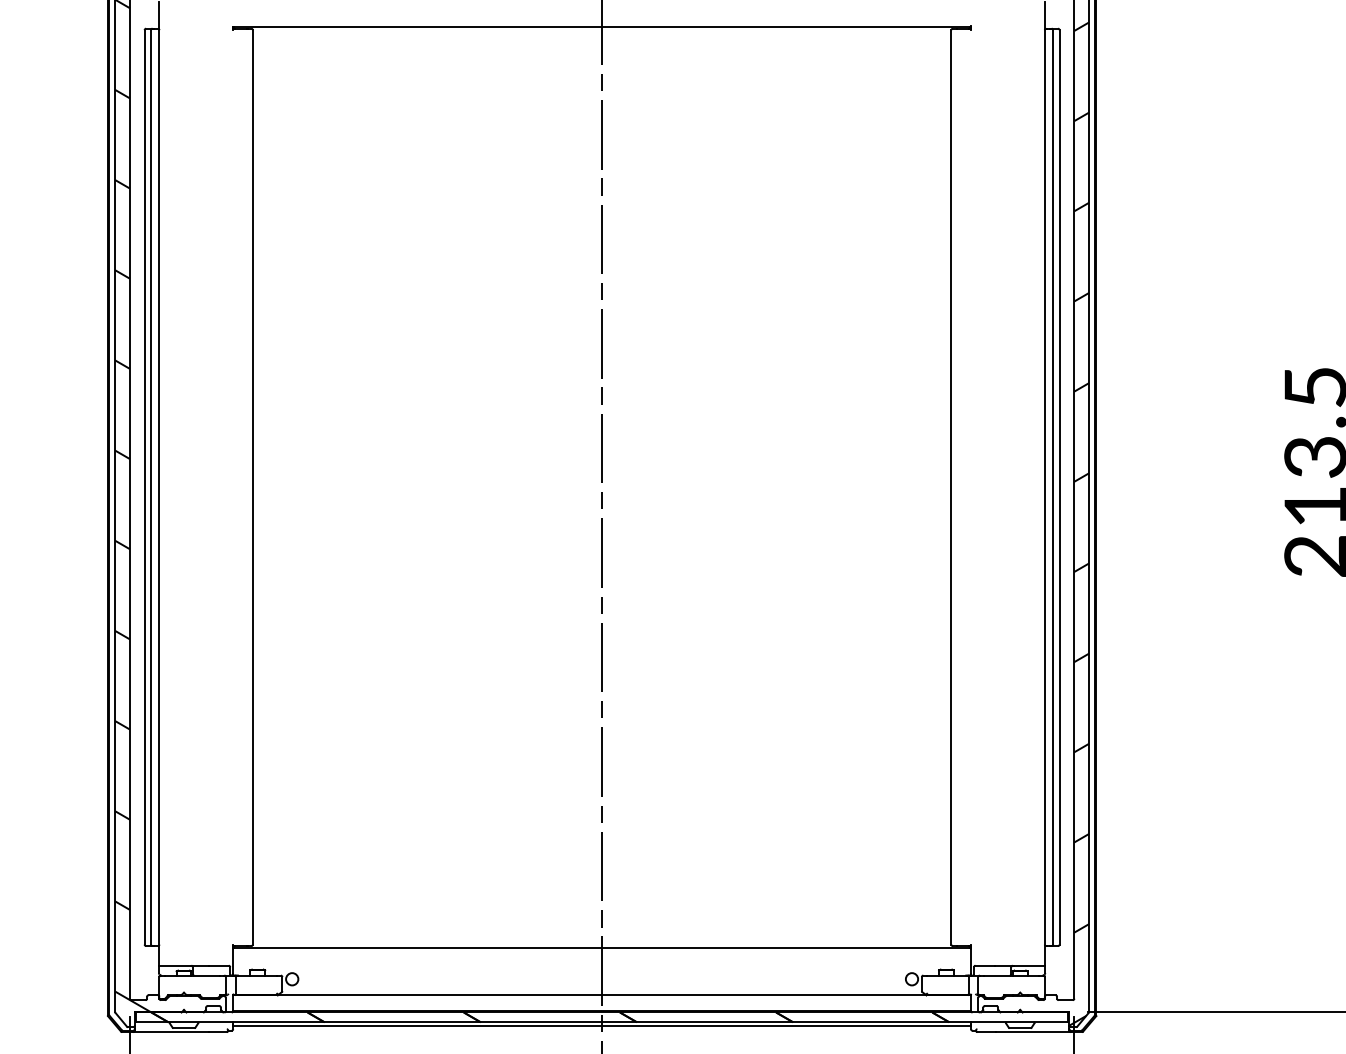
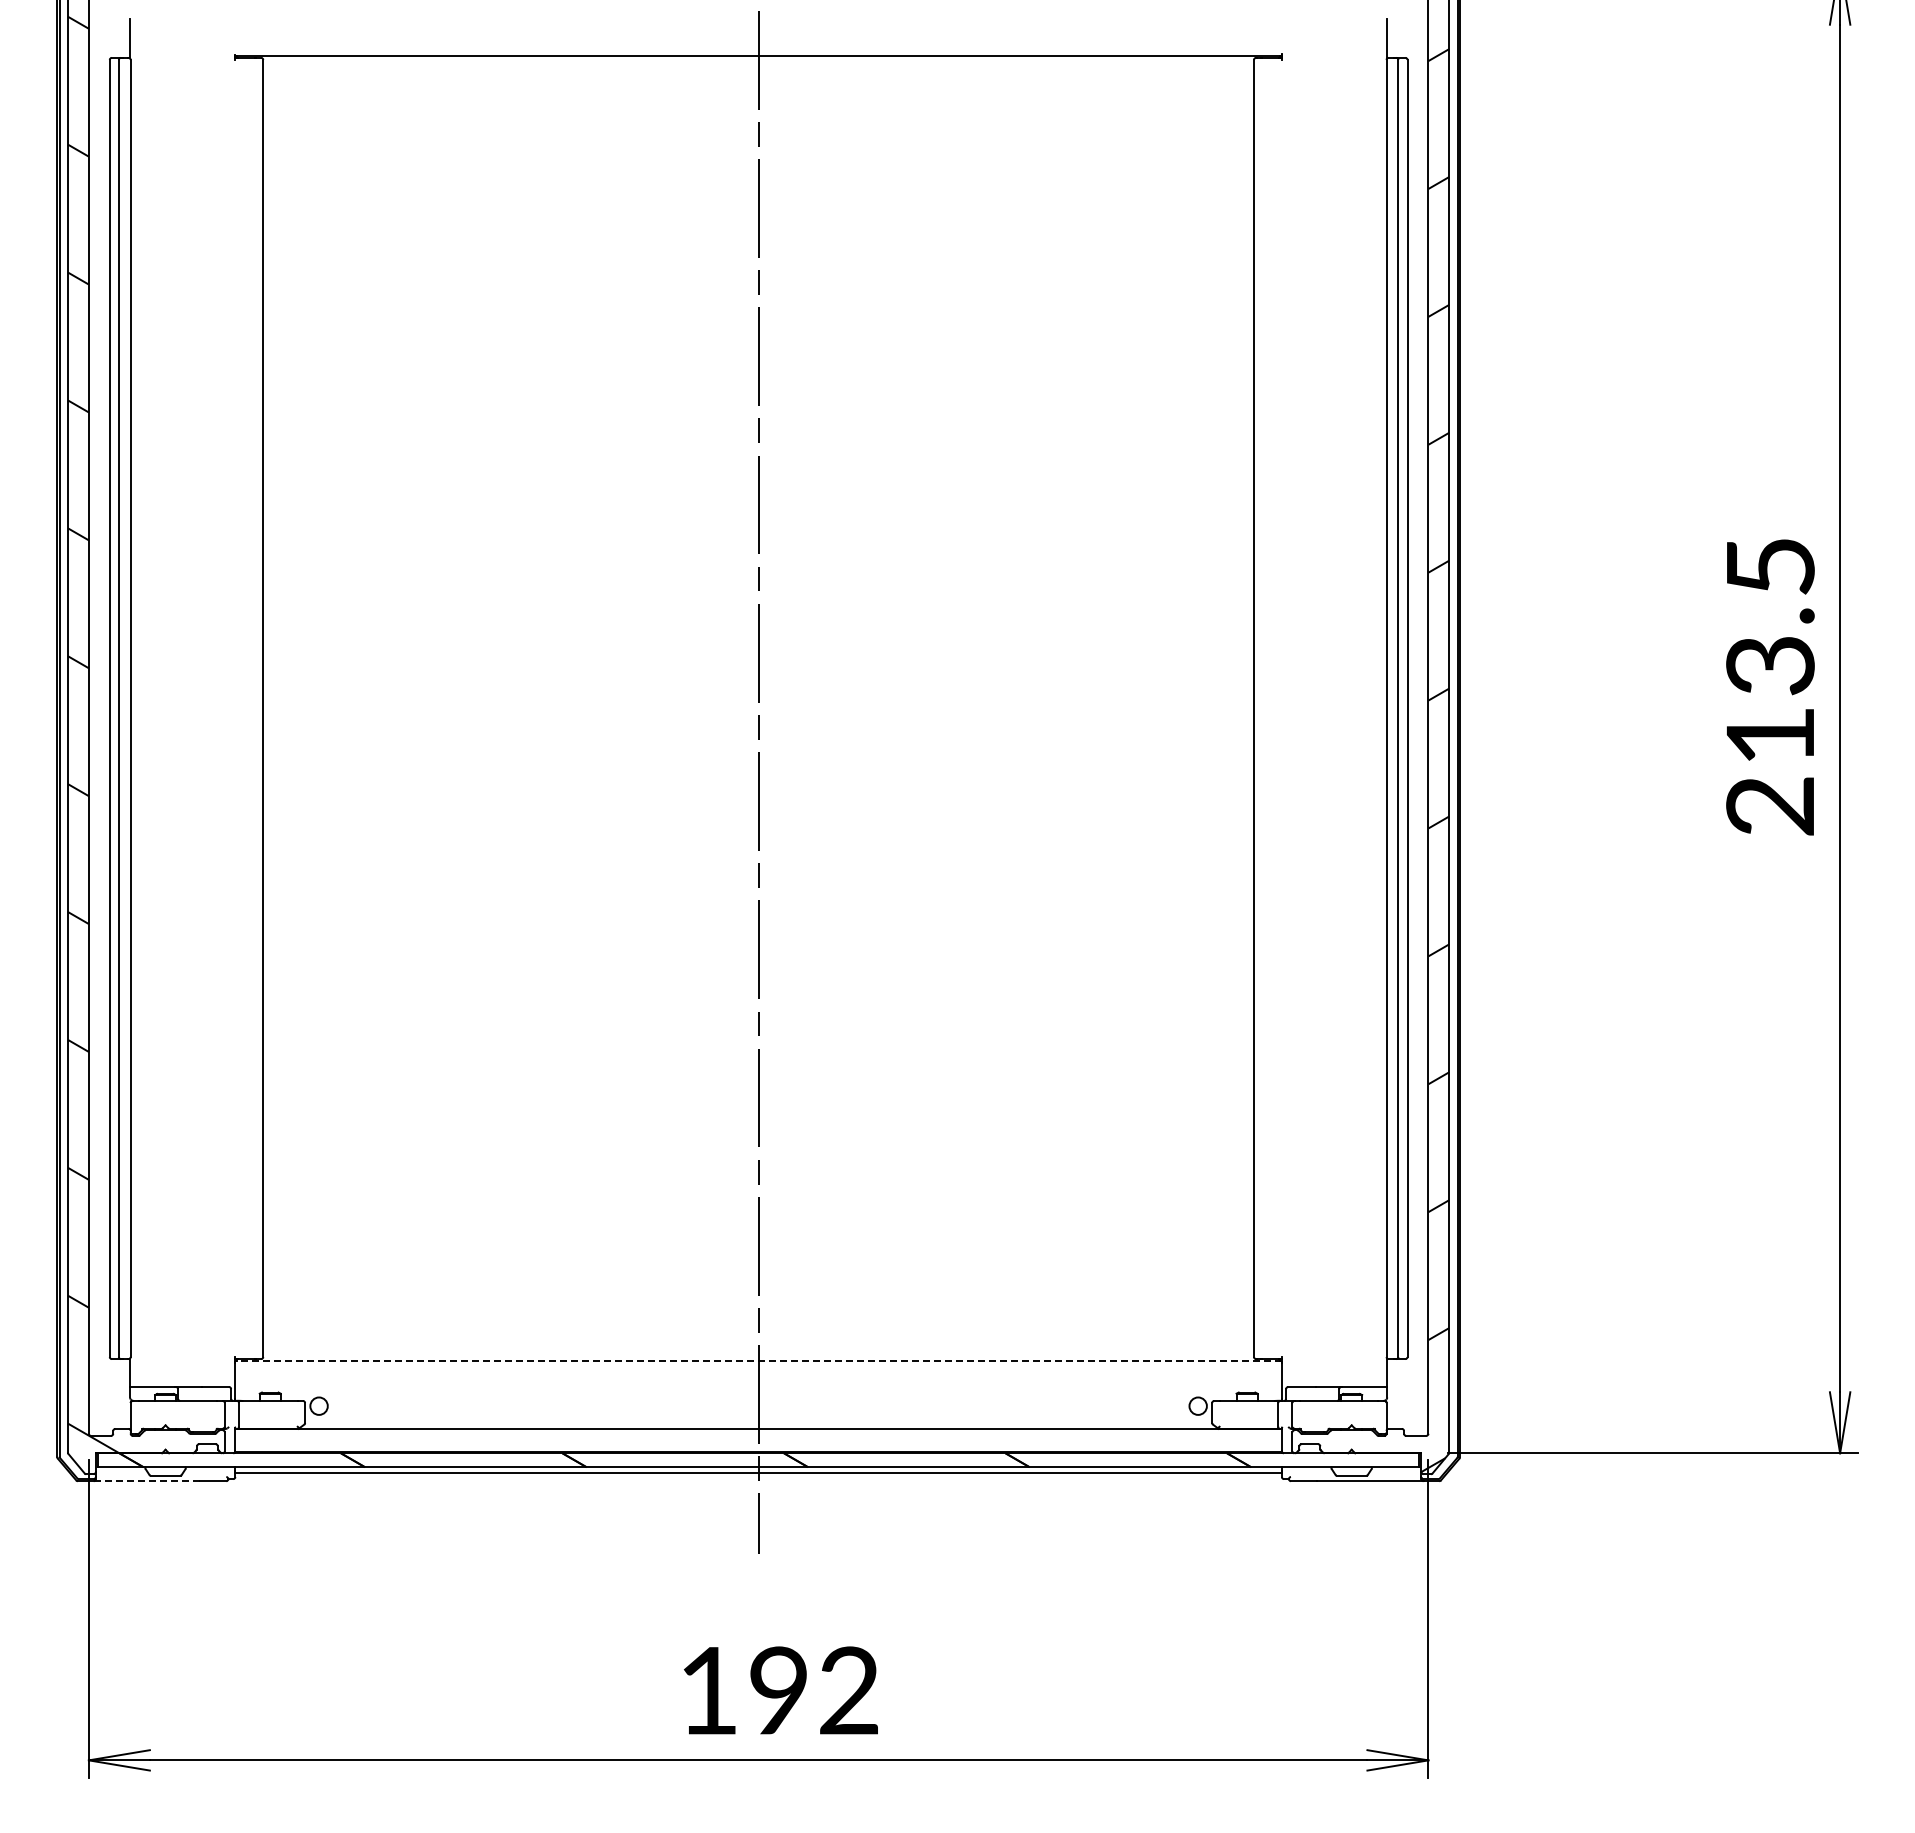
line: (602, 947) -> (758, 1361), solid -> dashed
line: (171, 1032) -> (147, 1481), solid -> dashed

